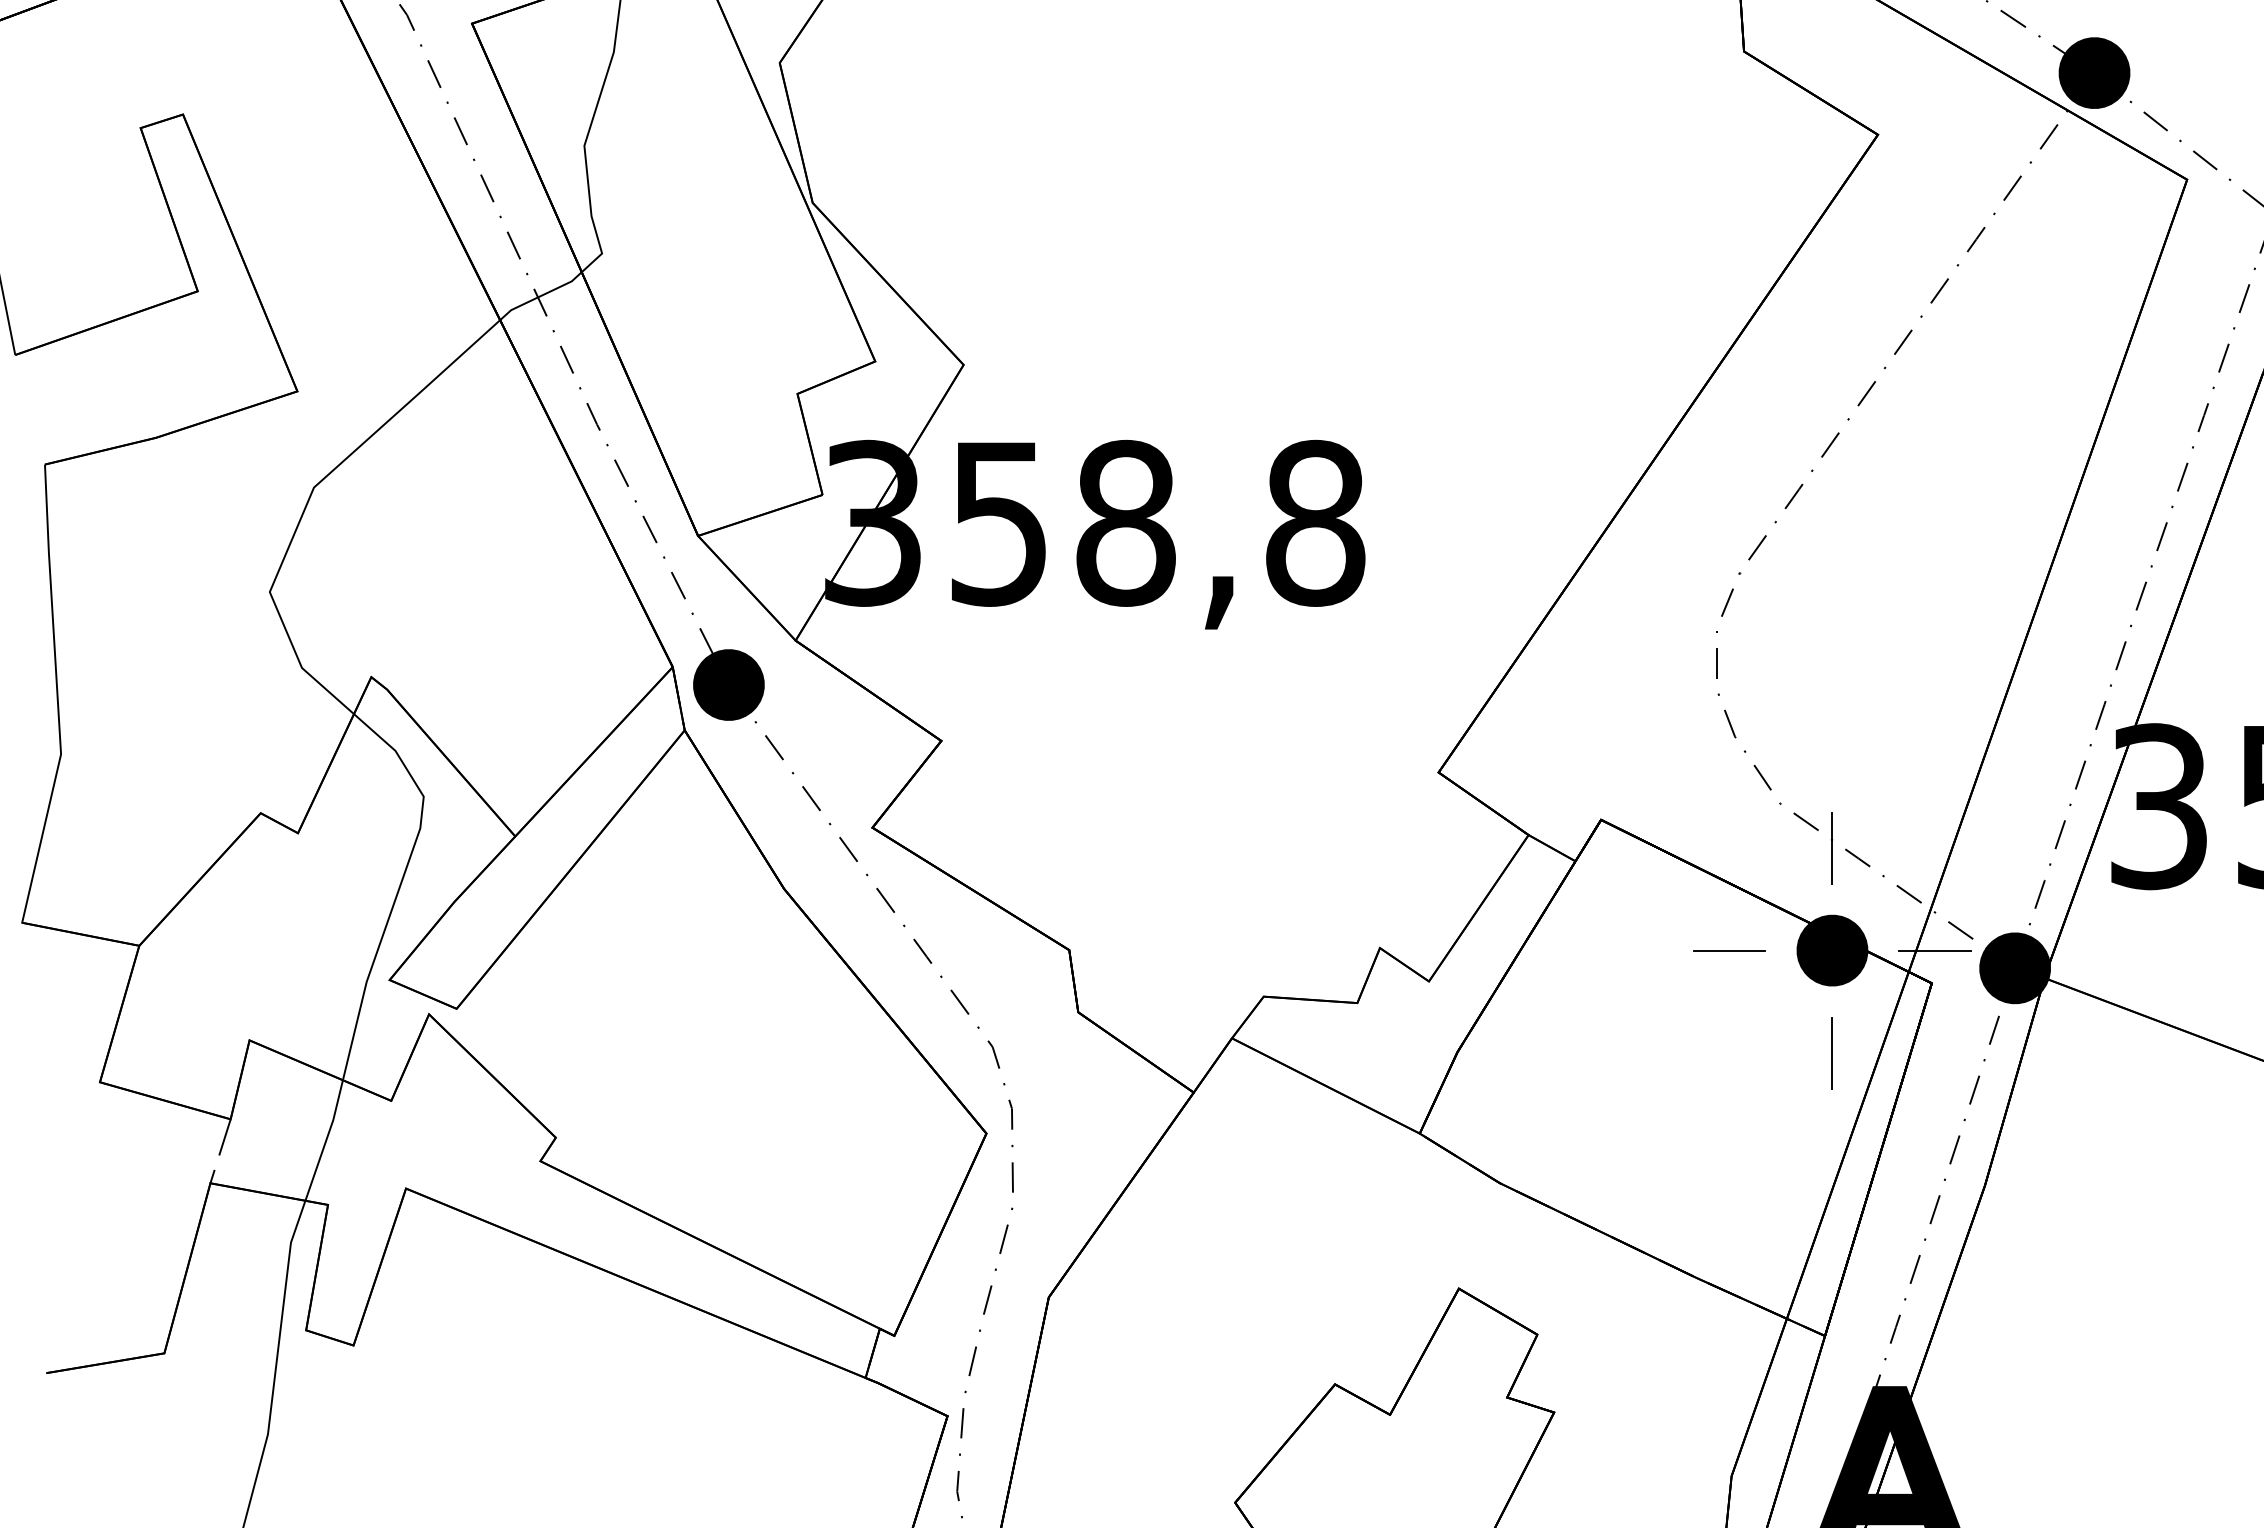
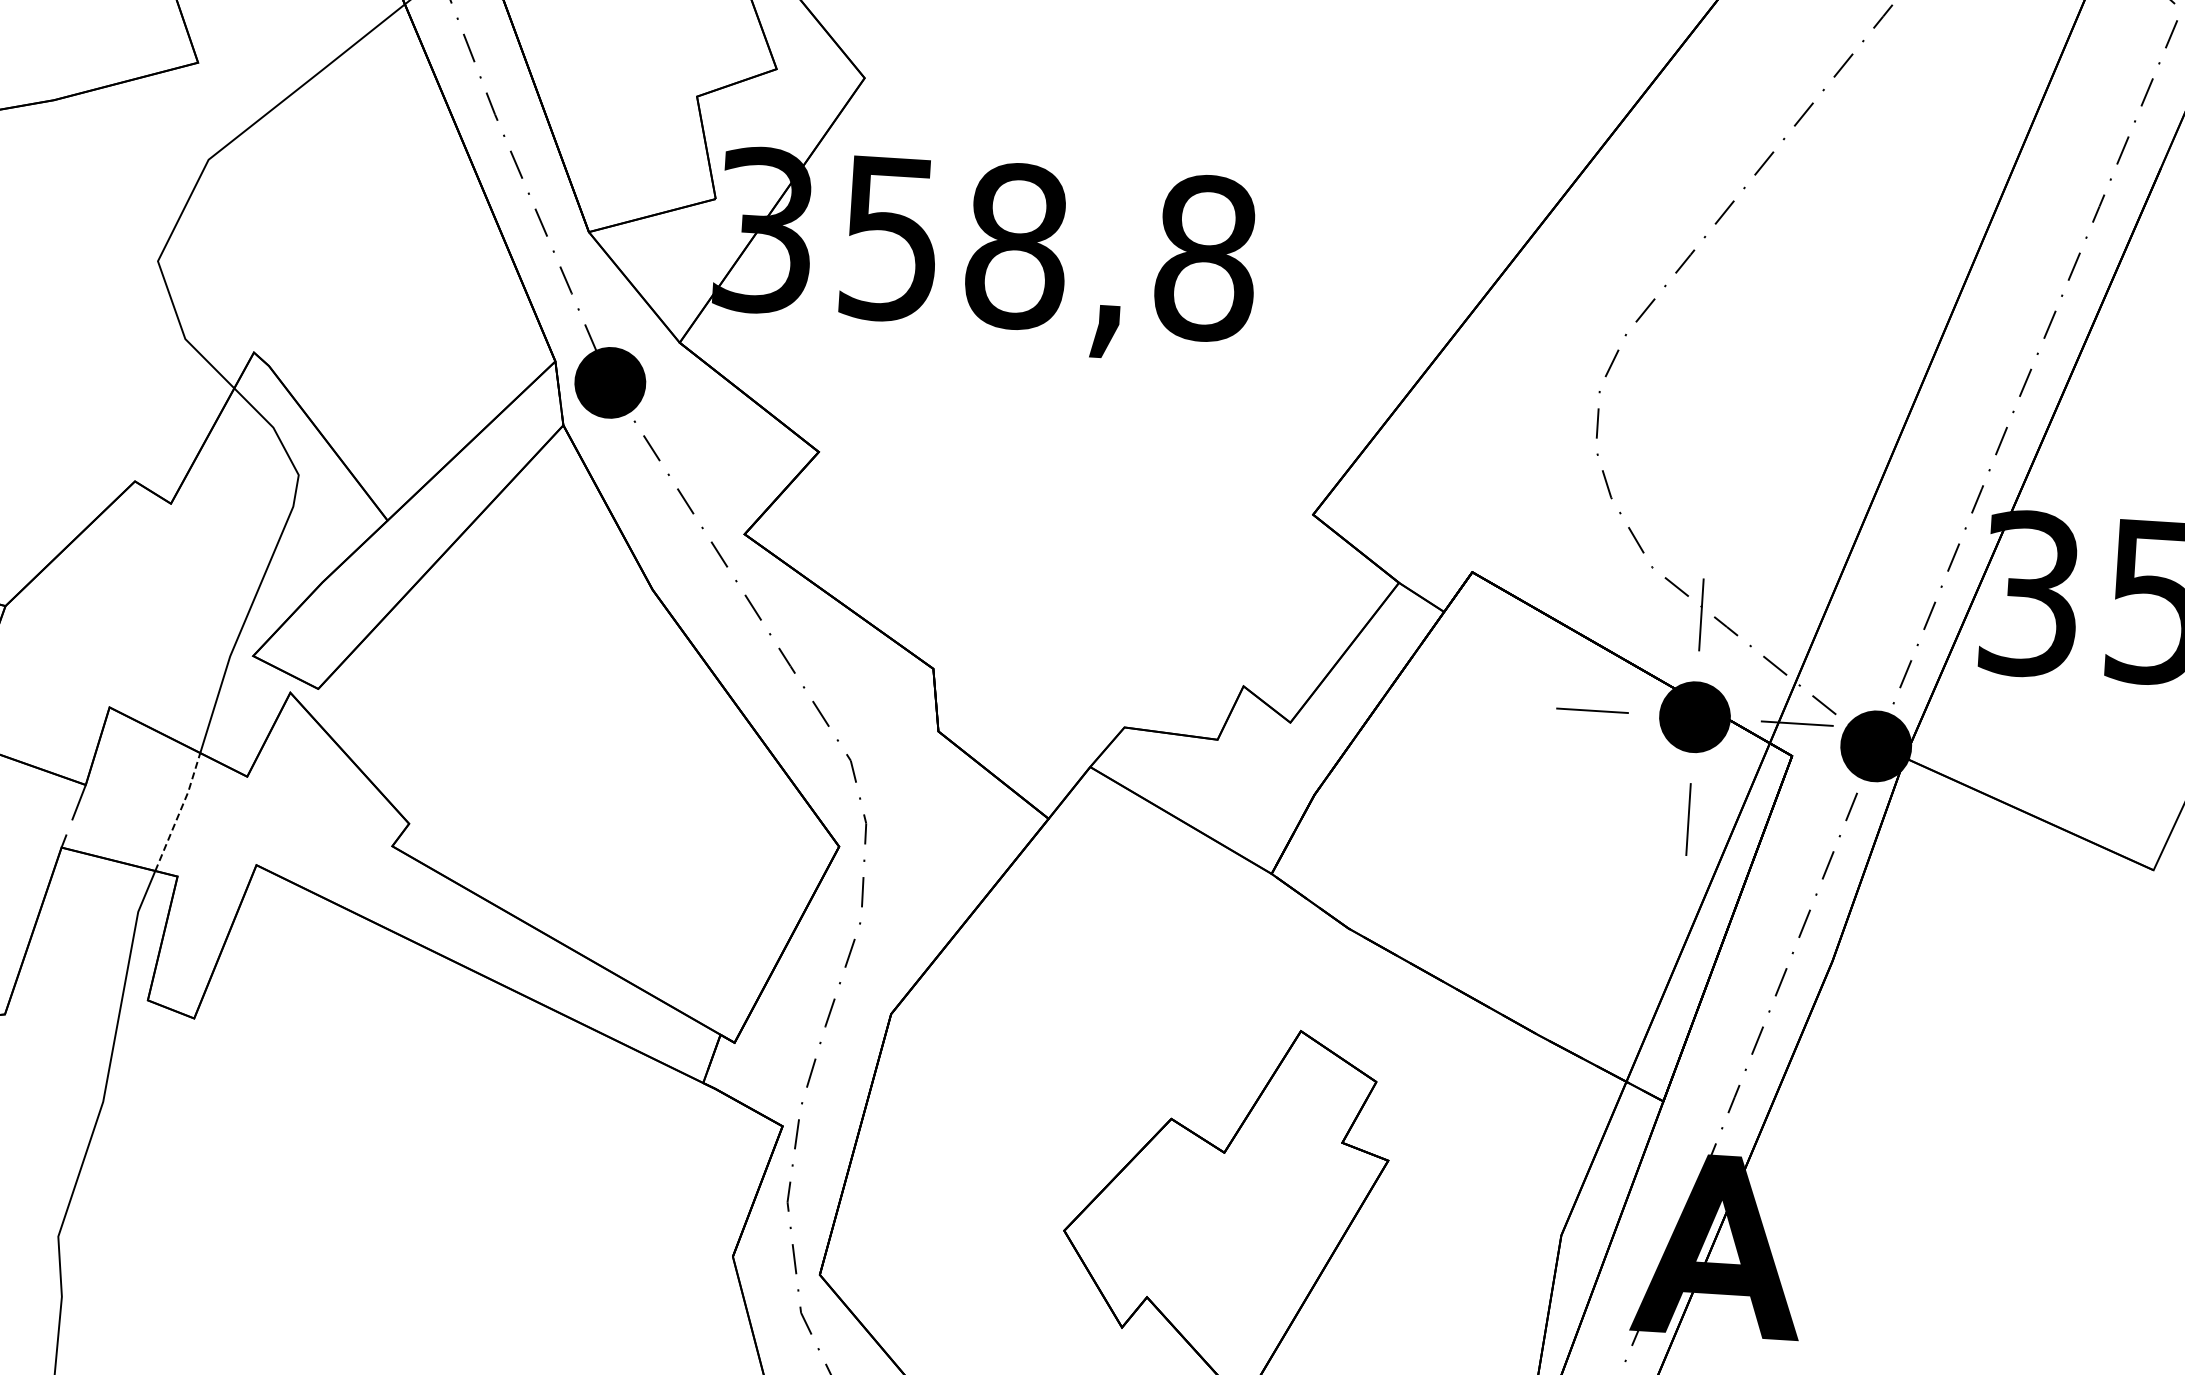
line: (326, 1140) -> (180, 812), solid -> dashed

